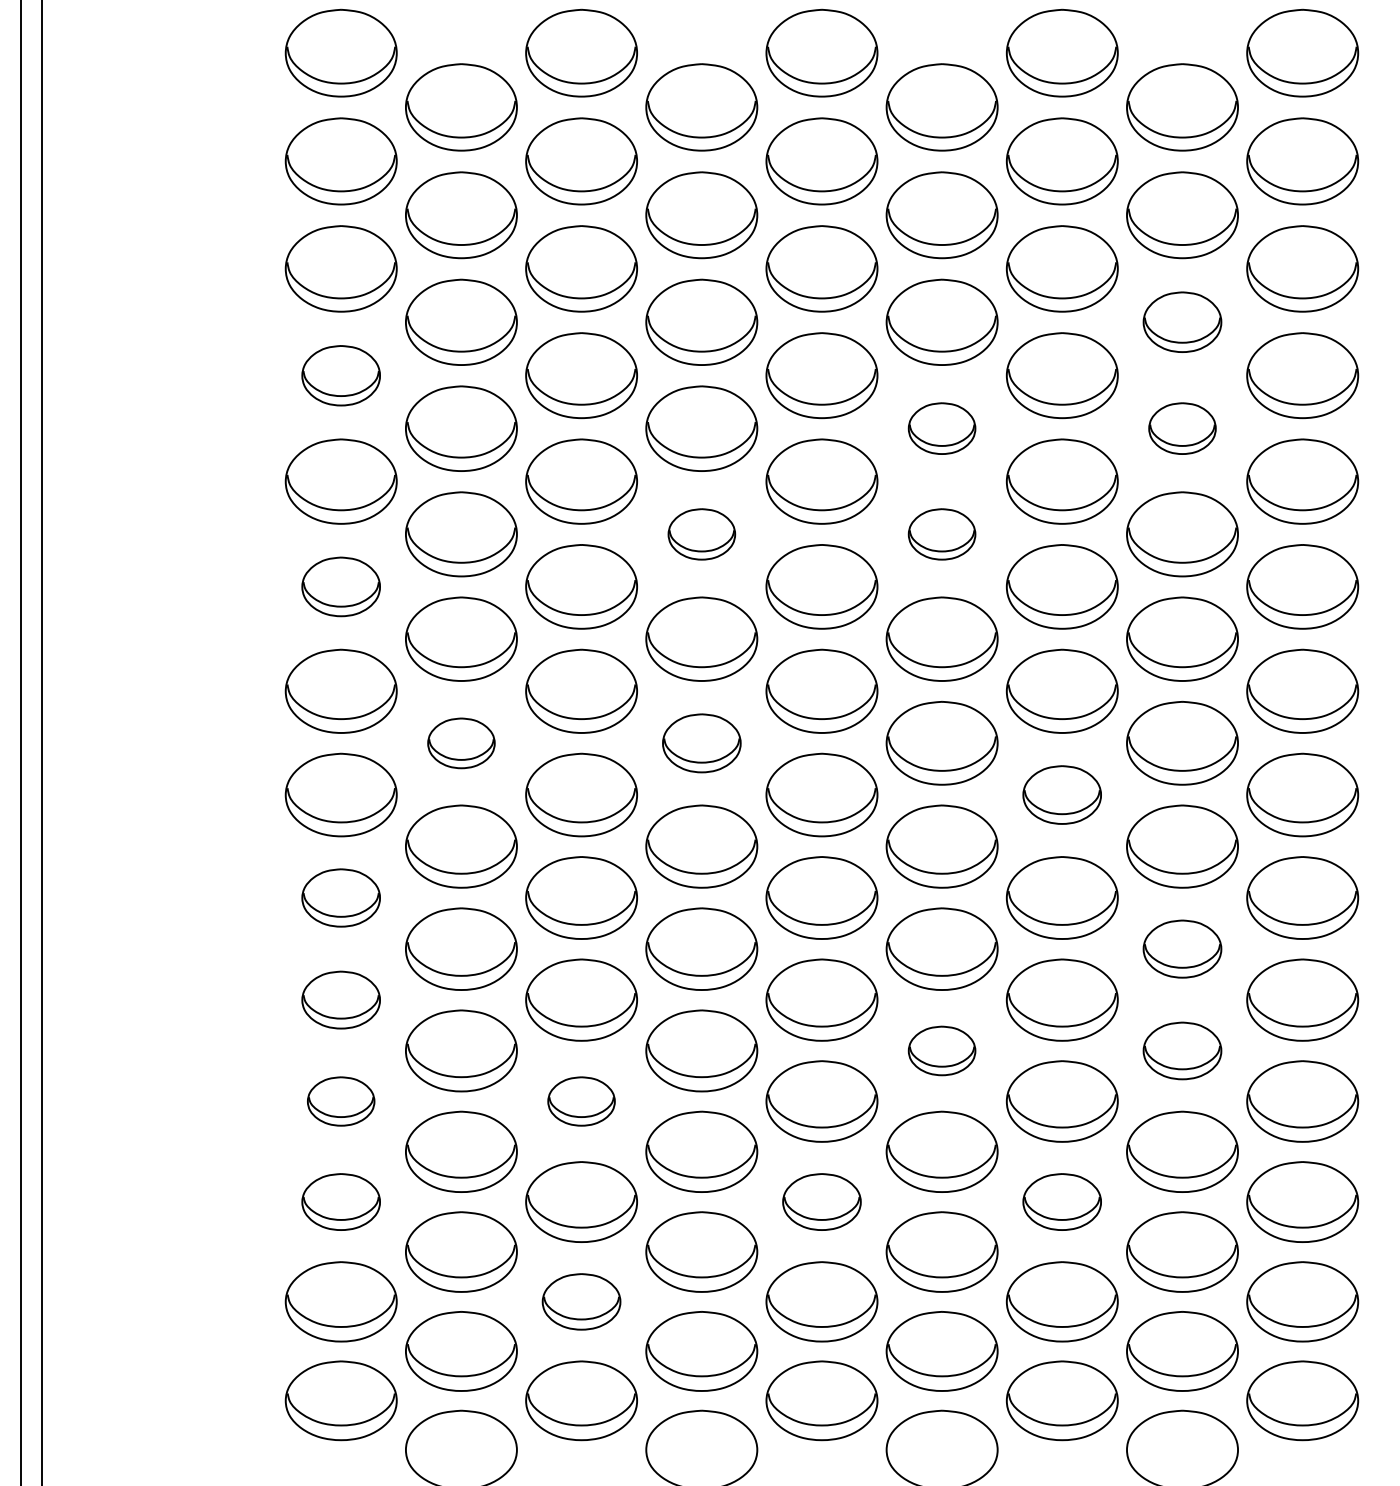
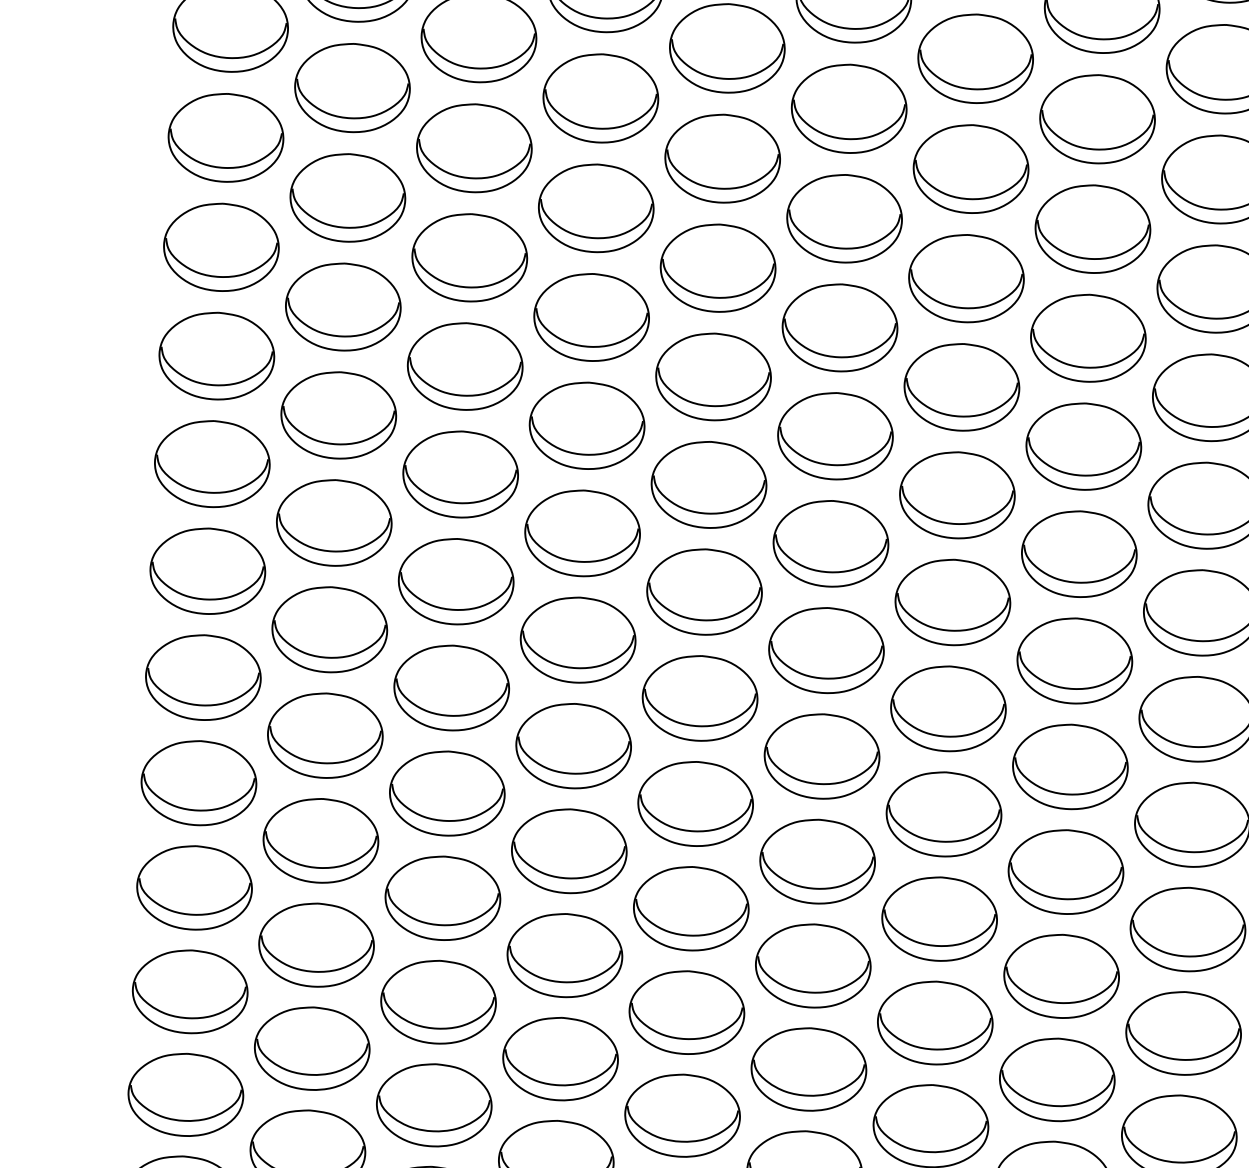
part: (1182, 321) -> (1097, 118), size x1.43
part: (340, 375) -> (225, 137), size x1.43
part: (941, 428) -> (843, 218), size x1.67
part: (1182, 428) -> (1092, 228), size x1.67
part: (701, 534) -> (591, 317), size x1.67
part: (941, 534) -> (839, 327), size x1.67
part: (340, 586) -> (216, 355), size x1.43
part: (461, 743) -> (334, 523), size x1.67
part: (701, 743) -> (582, 533), size x1.43
part: (1061, 794) -> (952, 601), size x1.43
part: (340, 897) -> (202, 677), size x1.43
part: (1182, 948) -> (1070, 766), size x1.43
part: (340, 999) -> (198, 782), size x1.43
part: (941, 1050) -> (817, 861), size x1.67
part: (1182, 1050) -> (1066, 871), size x1.43
part: (340, 1101) -> (193, 887), size x1.67
part: (581, 1101) -> (442, 898), size x1.67
part: (340, 1201) -> (189, 991), size x1.43
part: (821, 1201) -> (686, 1012), size x1.43
part: (1061, 1201) -> (934, 1022), size x1.43
part: (581, 1301) -> (434, 1104), size x1.43

